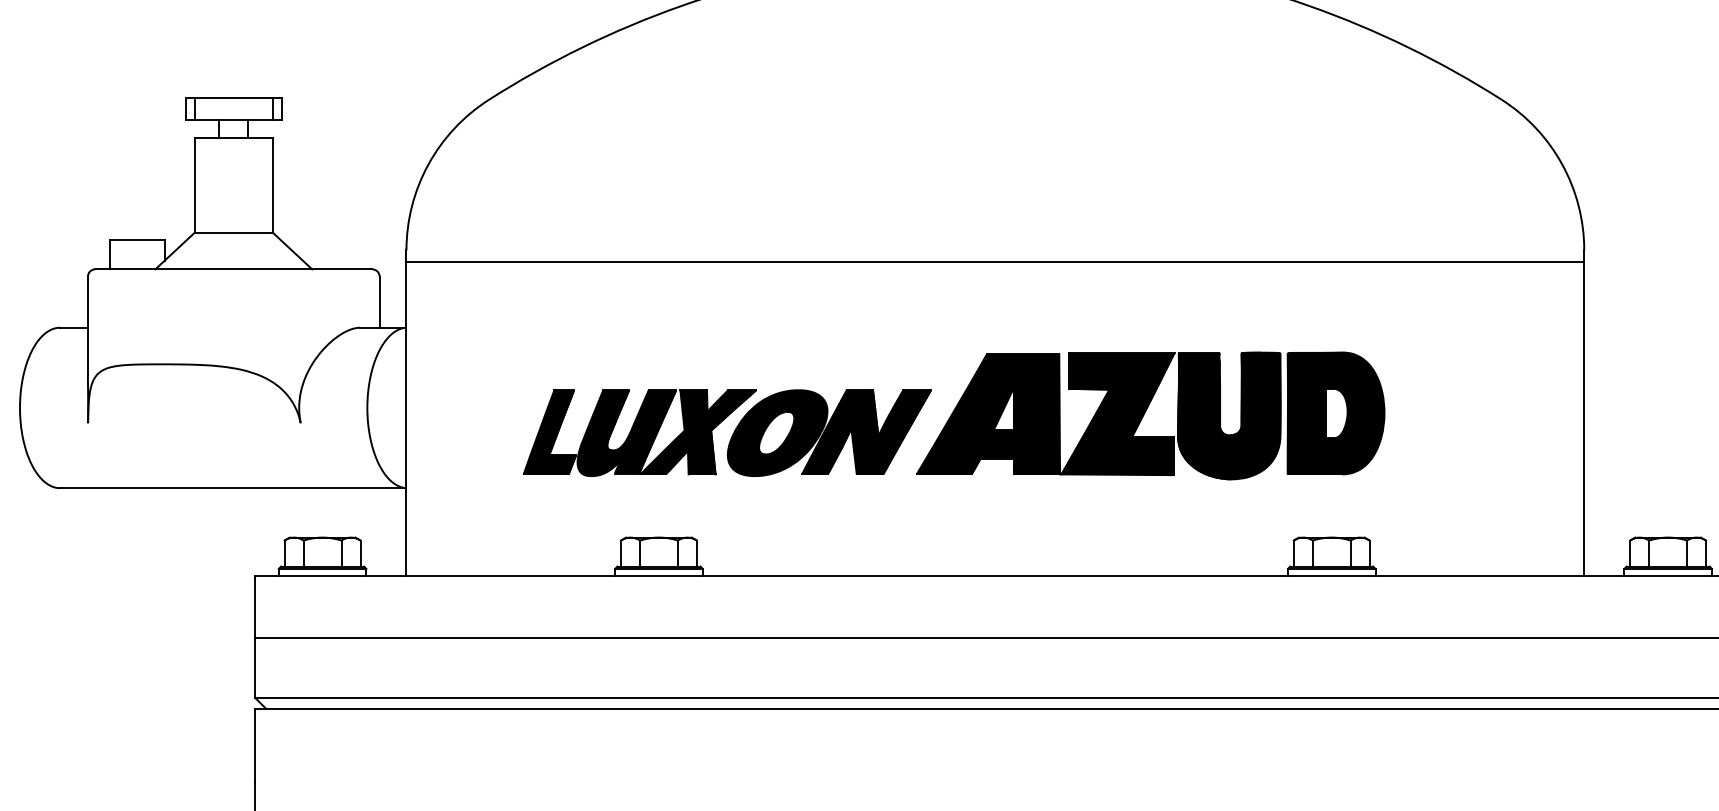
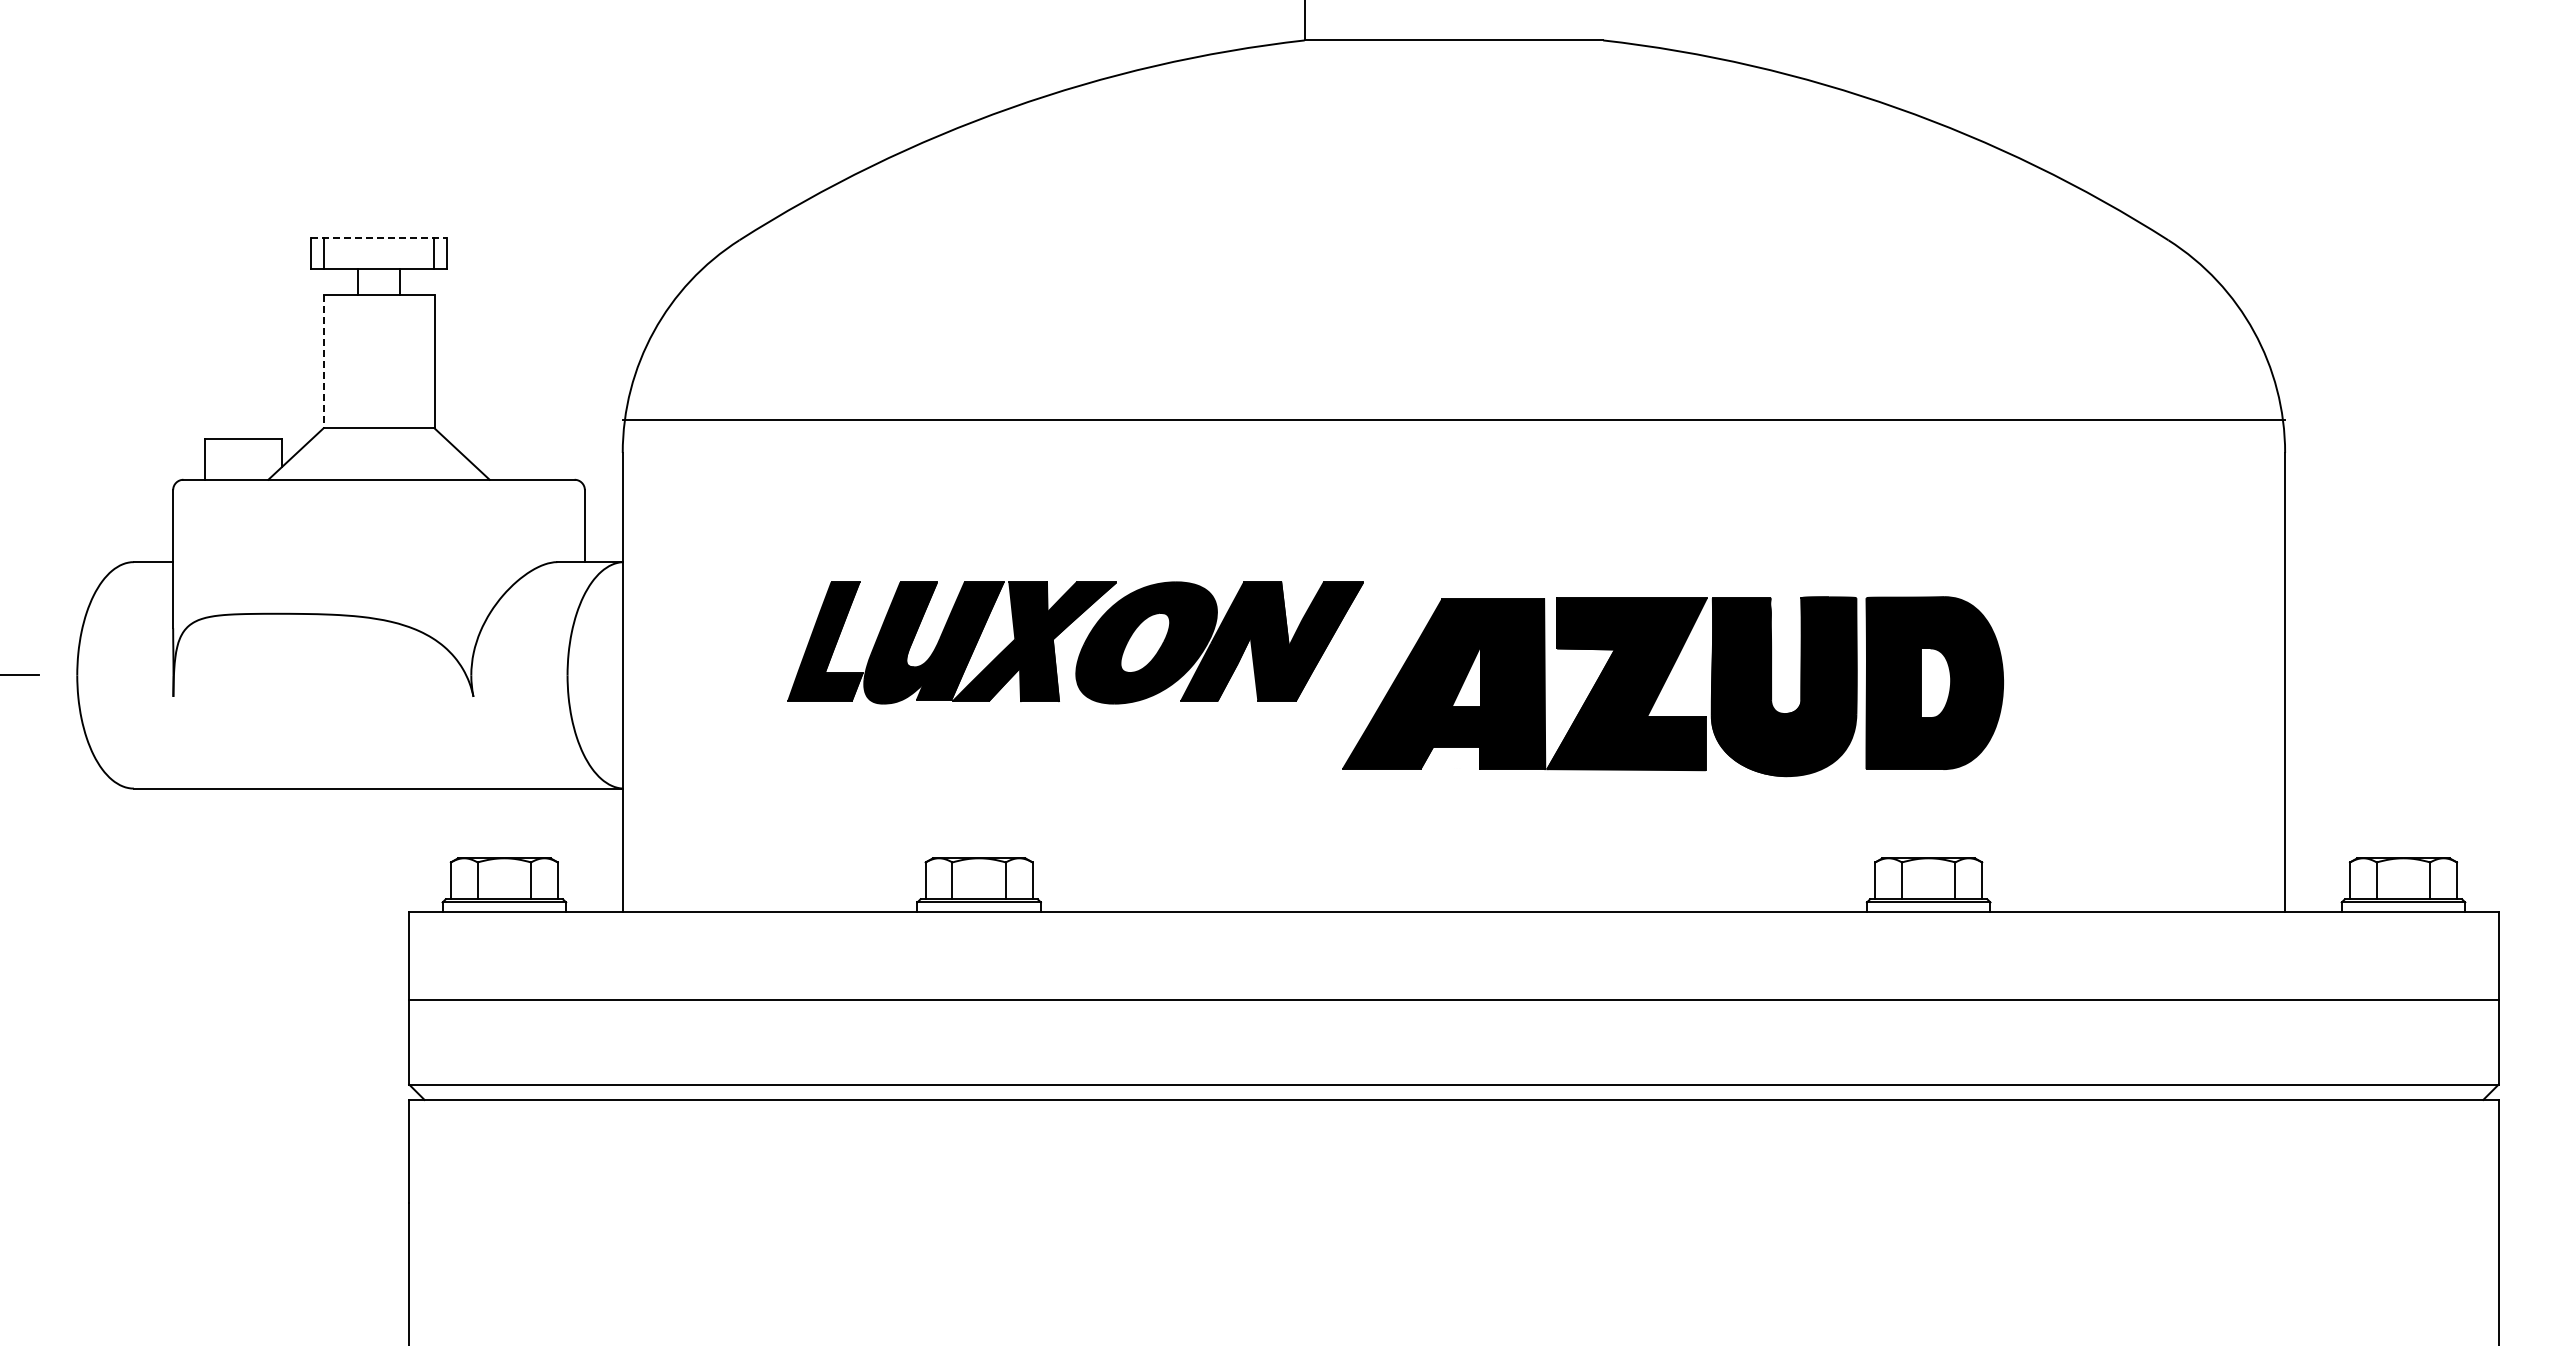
line: (234, 97) -> (379, 237), solid -> dashed
line: (194, 185) -> (323, 361), solid -> dashed
line: (995, 262) -> (1453, 420), moved
part: (732, 434) -> (1082, 645), moved

